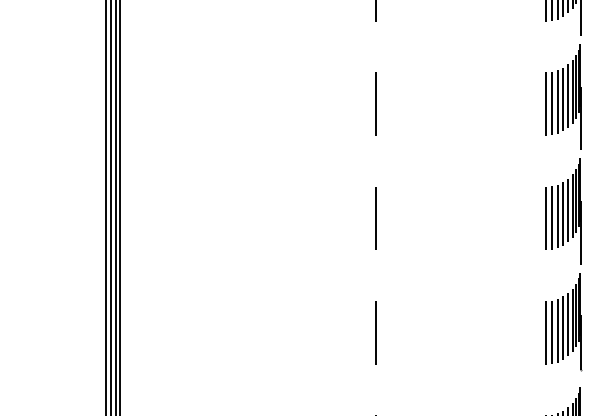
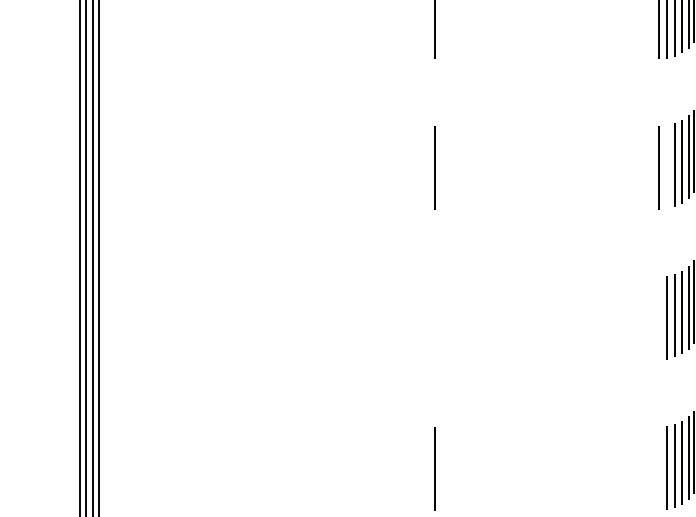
line: (552, 103) -> (667, 167), removed
line: (375, 218) -> (434, 318), removed
line: (546, 218) -> (659, 318), removed
line: (546, 332) -> (659, 468), removed

